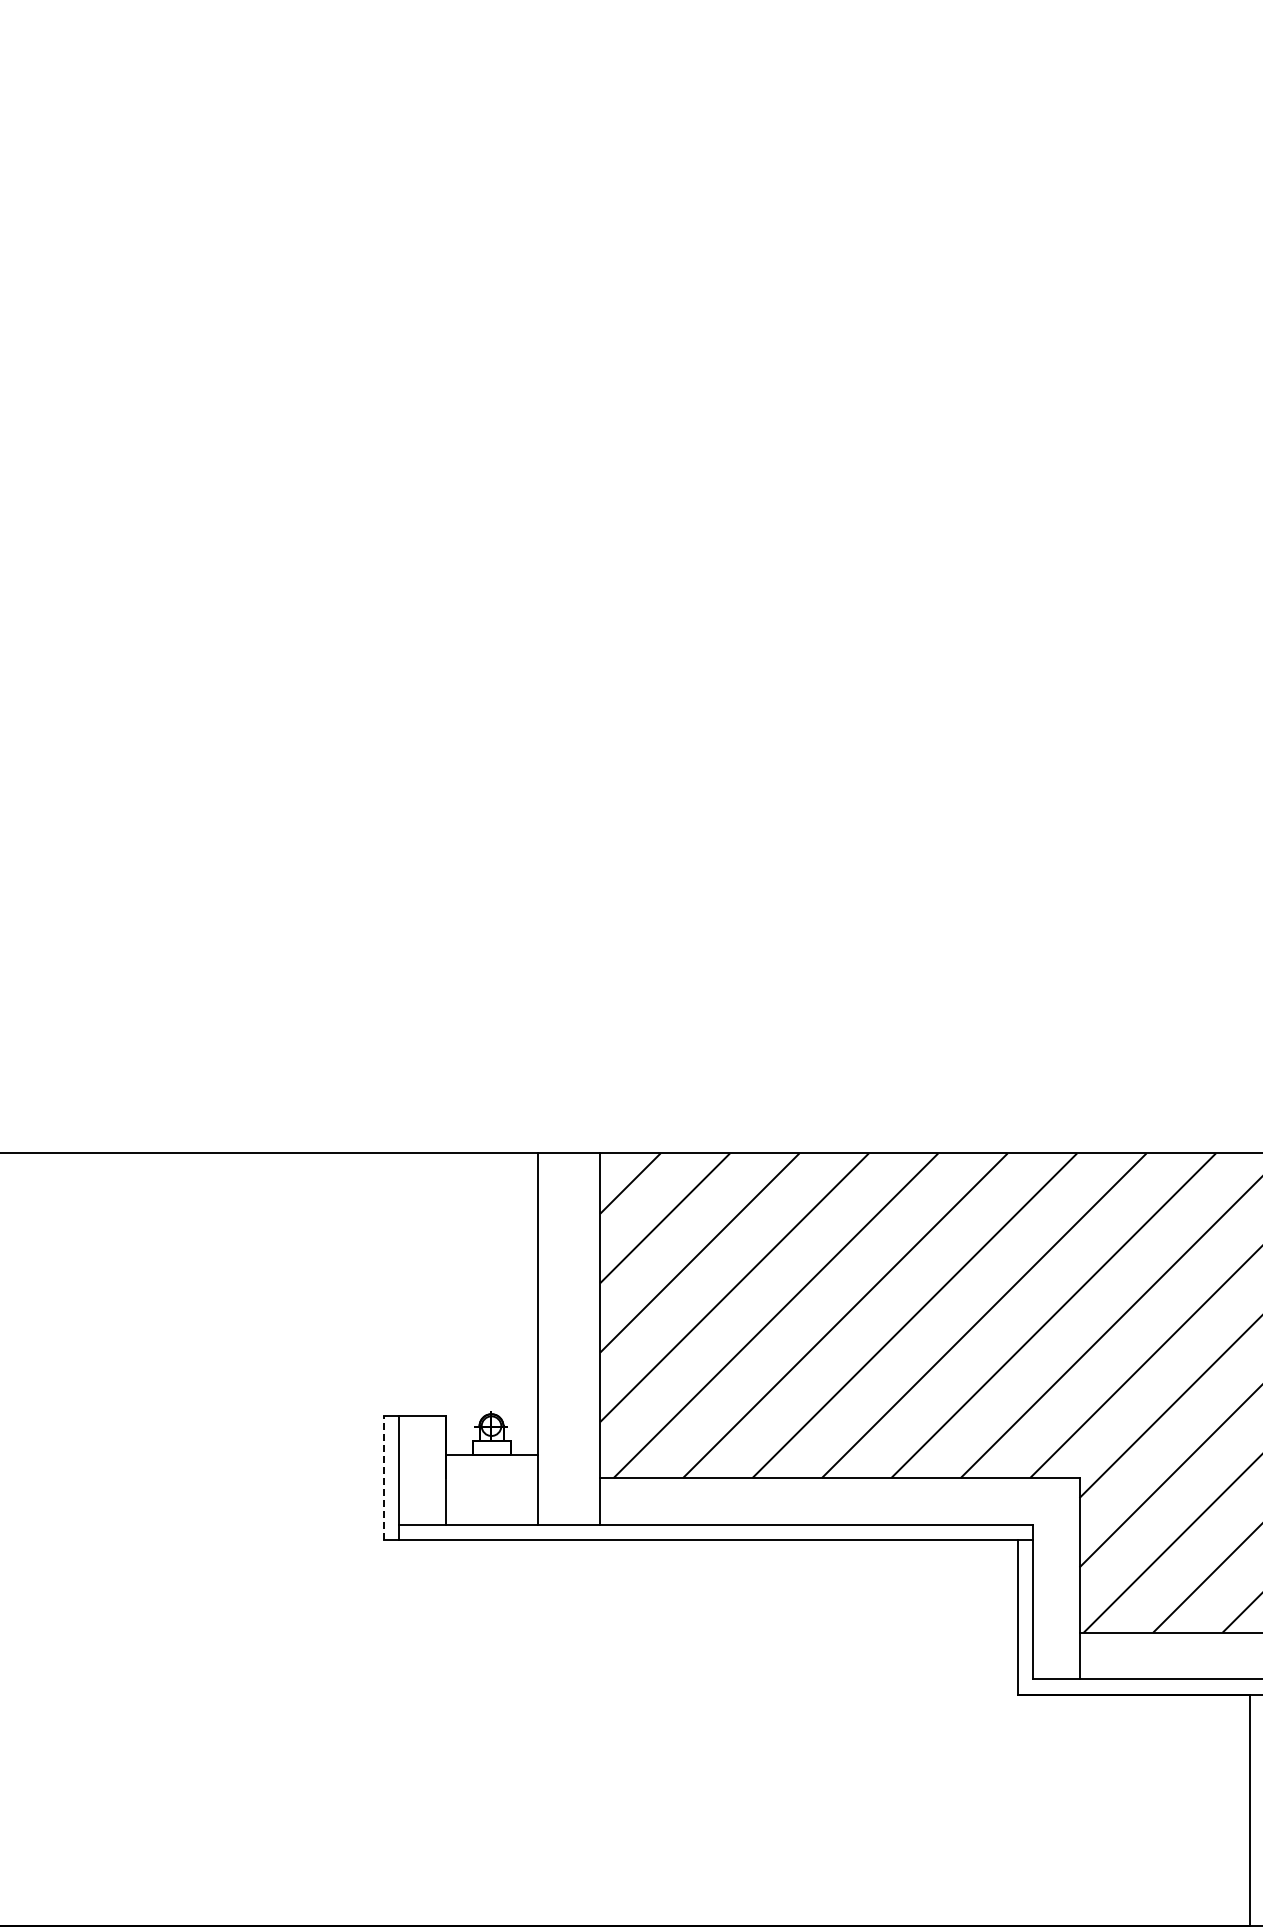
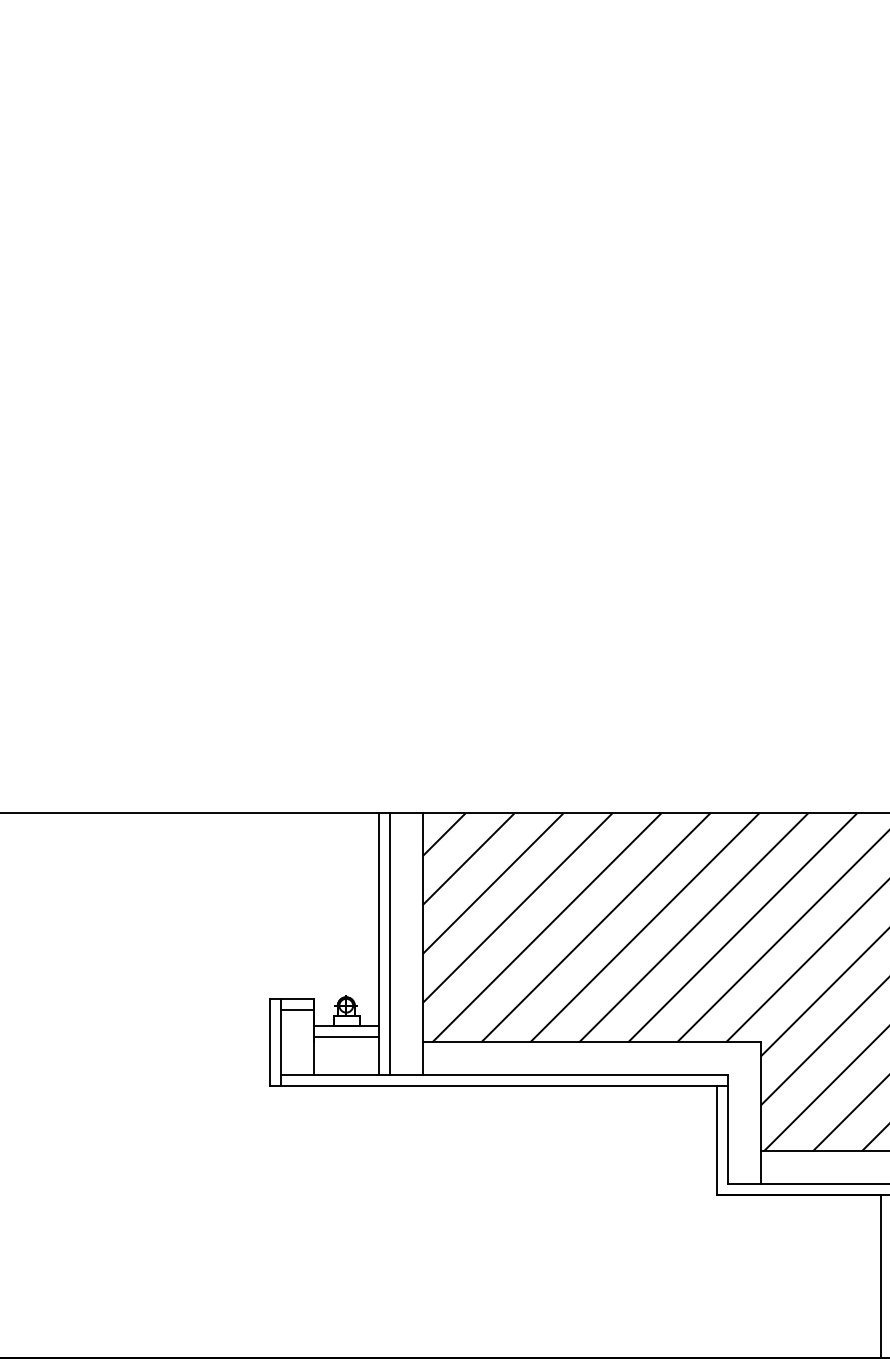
line: (553, 1338) -> (390, 943), added
line: (422, 1431) -> (297, 1009), added
line: (491, 1470) -> (346, 1036), added
line: (383, 1478) -> (270, 1042), dashed -> solid

